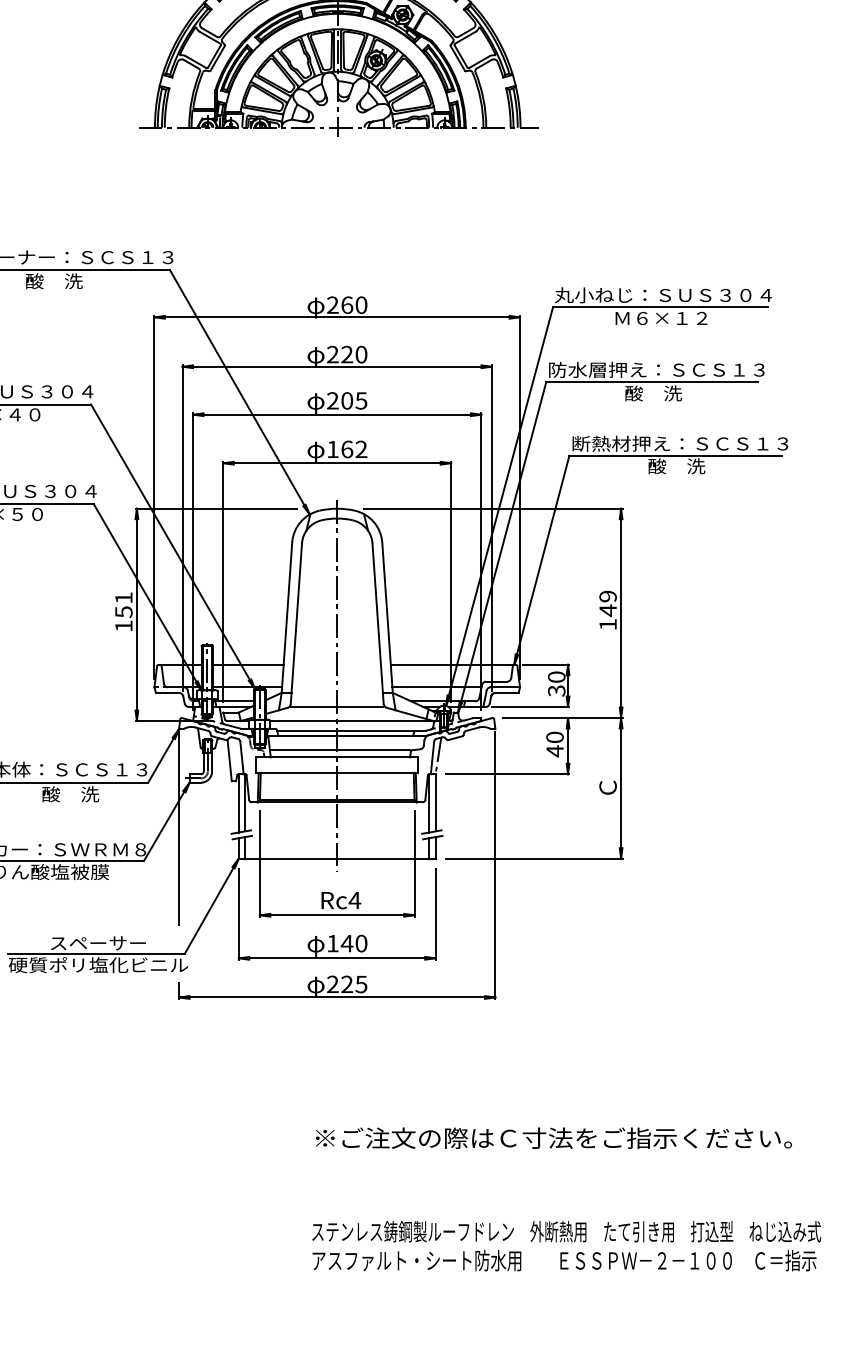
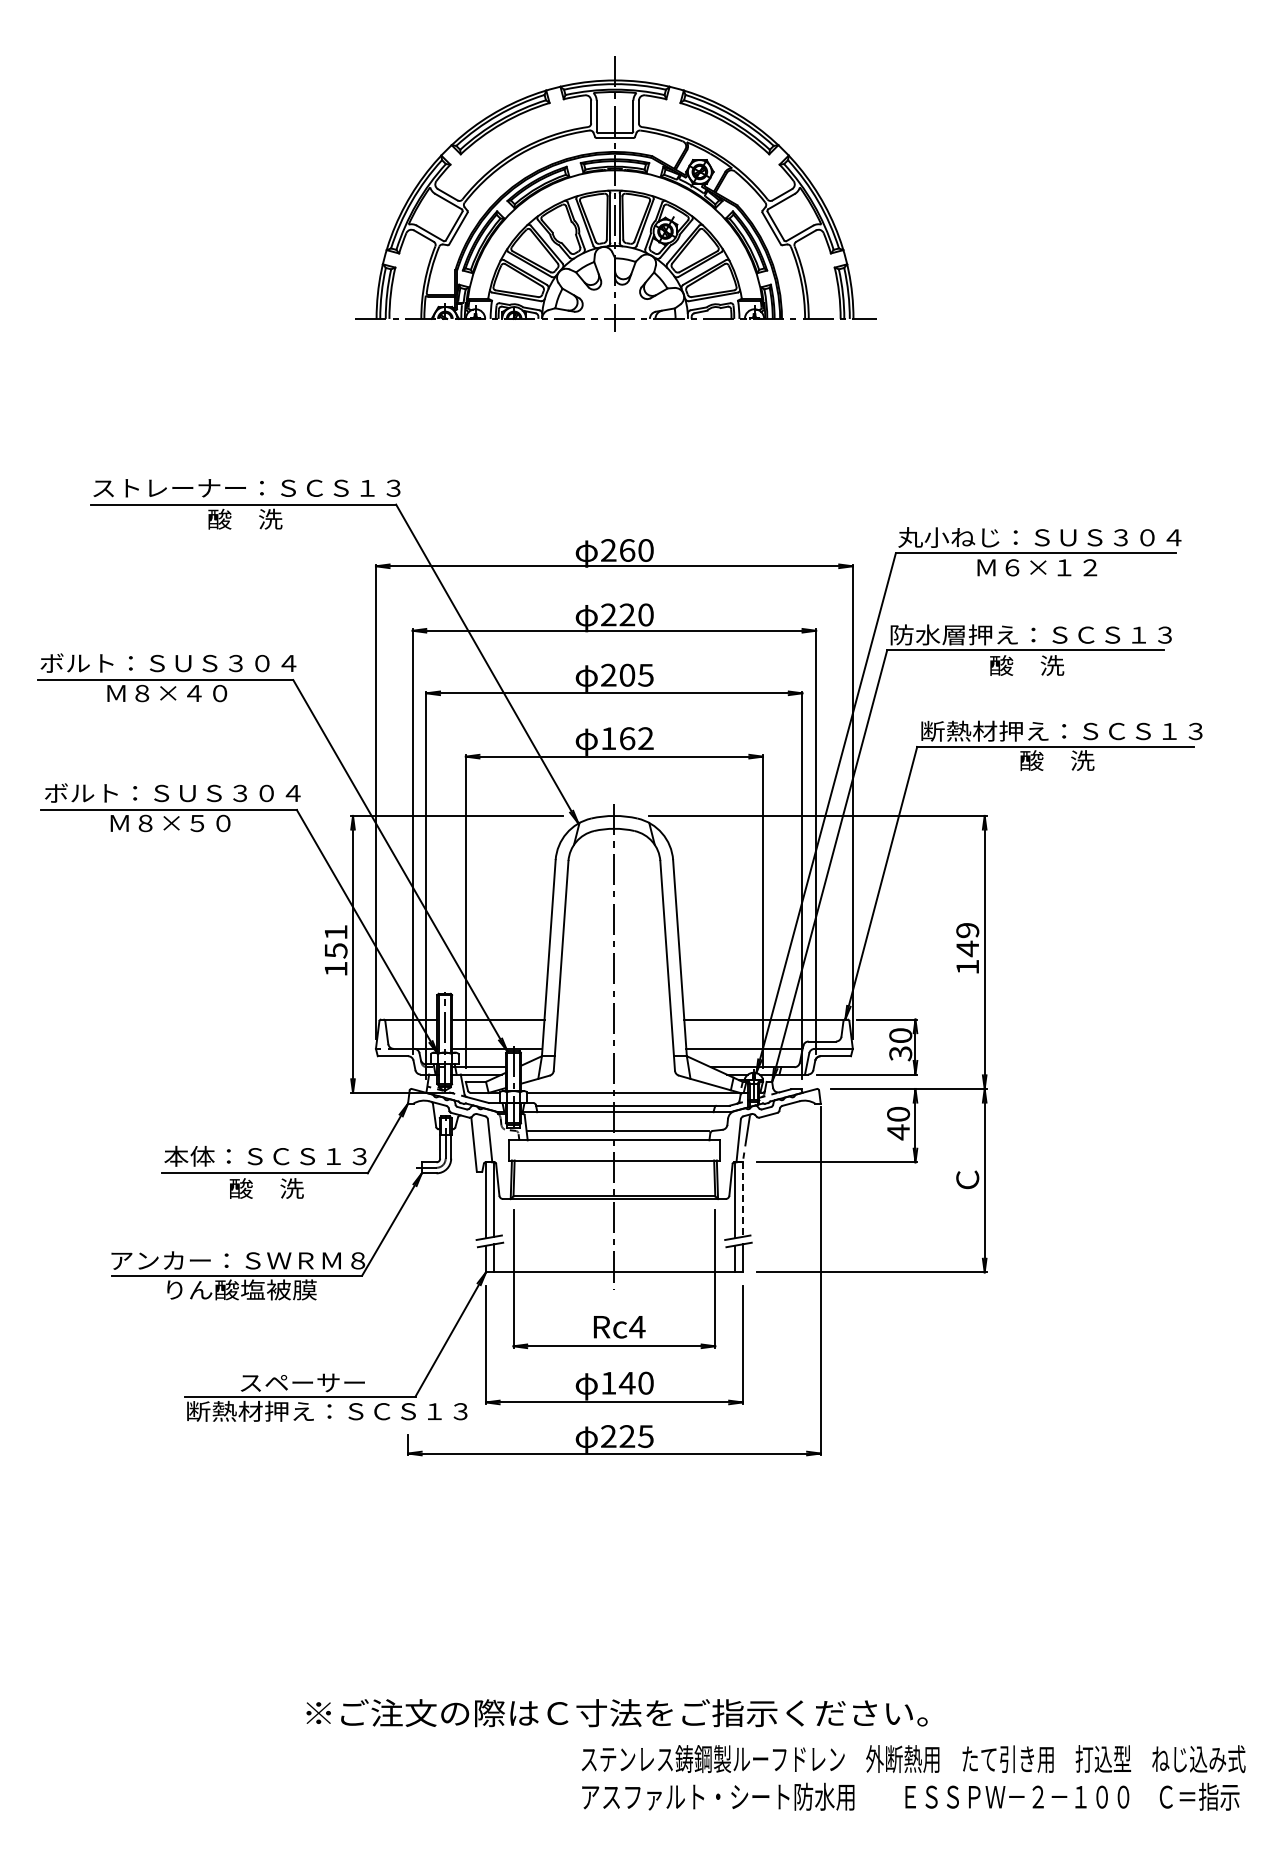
line: (337, 706) -> (614, 1074), removed
line: (435, 803) -> (742, 1200), solid -> dashed
line: (179, 828) -> (408, 1232), removed
text: (116, 964) -> (326, 1410), 硬質ポリ塩化ビニル -> 断熱材押え：ＳＣＳ１３
text: (553, 1138) -> (616, 1713), moved

